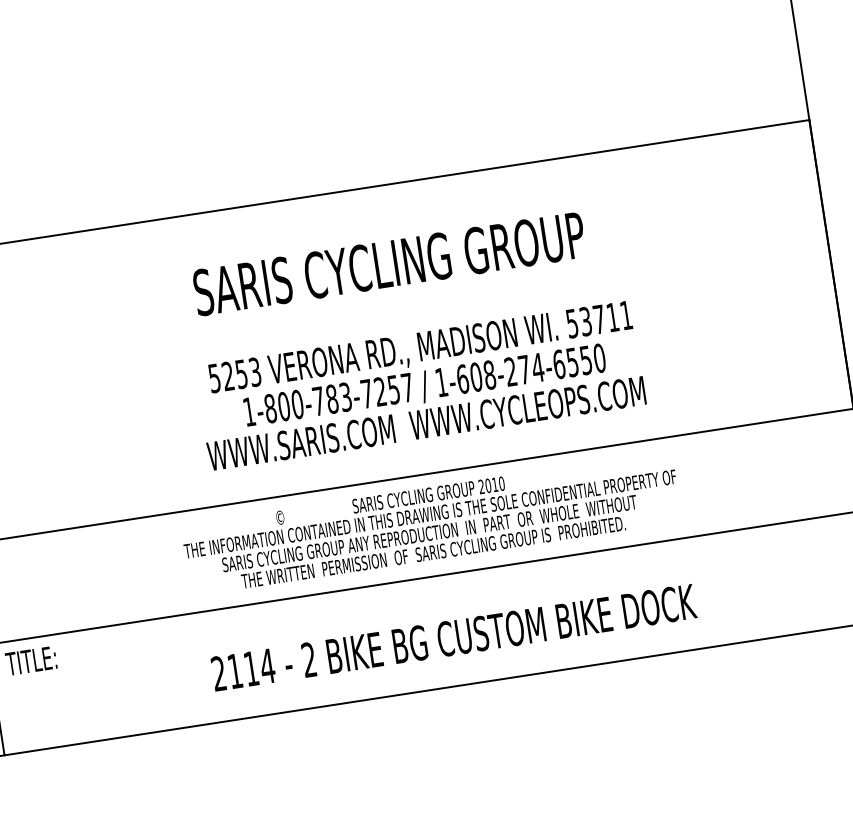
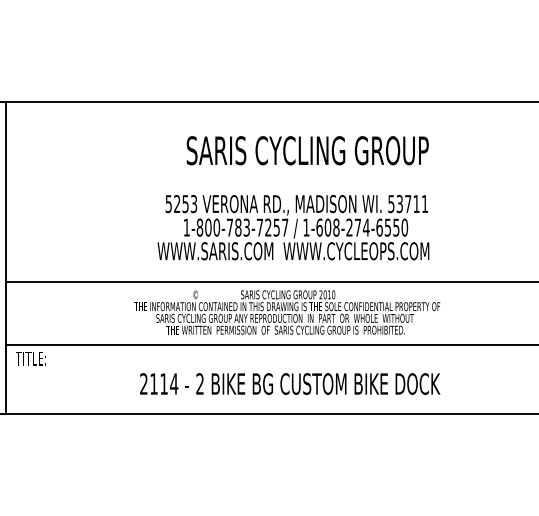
text: (389, 263) -> (307, 150), moved

